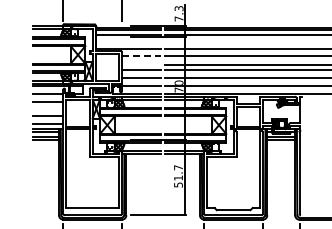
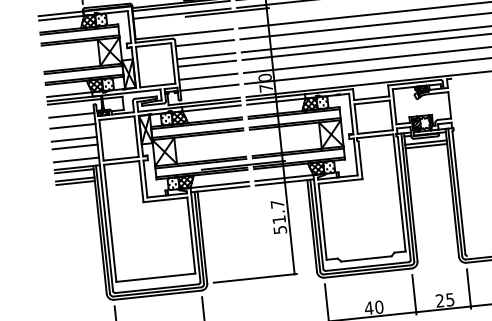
line: (141, 55) -> (204, 42), dashed -> solid
line: (140, 64) -> (204, 56), added
line: (48, 110) -> (74, 139), added

